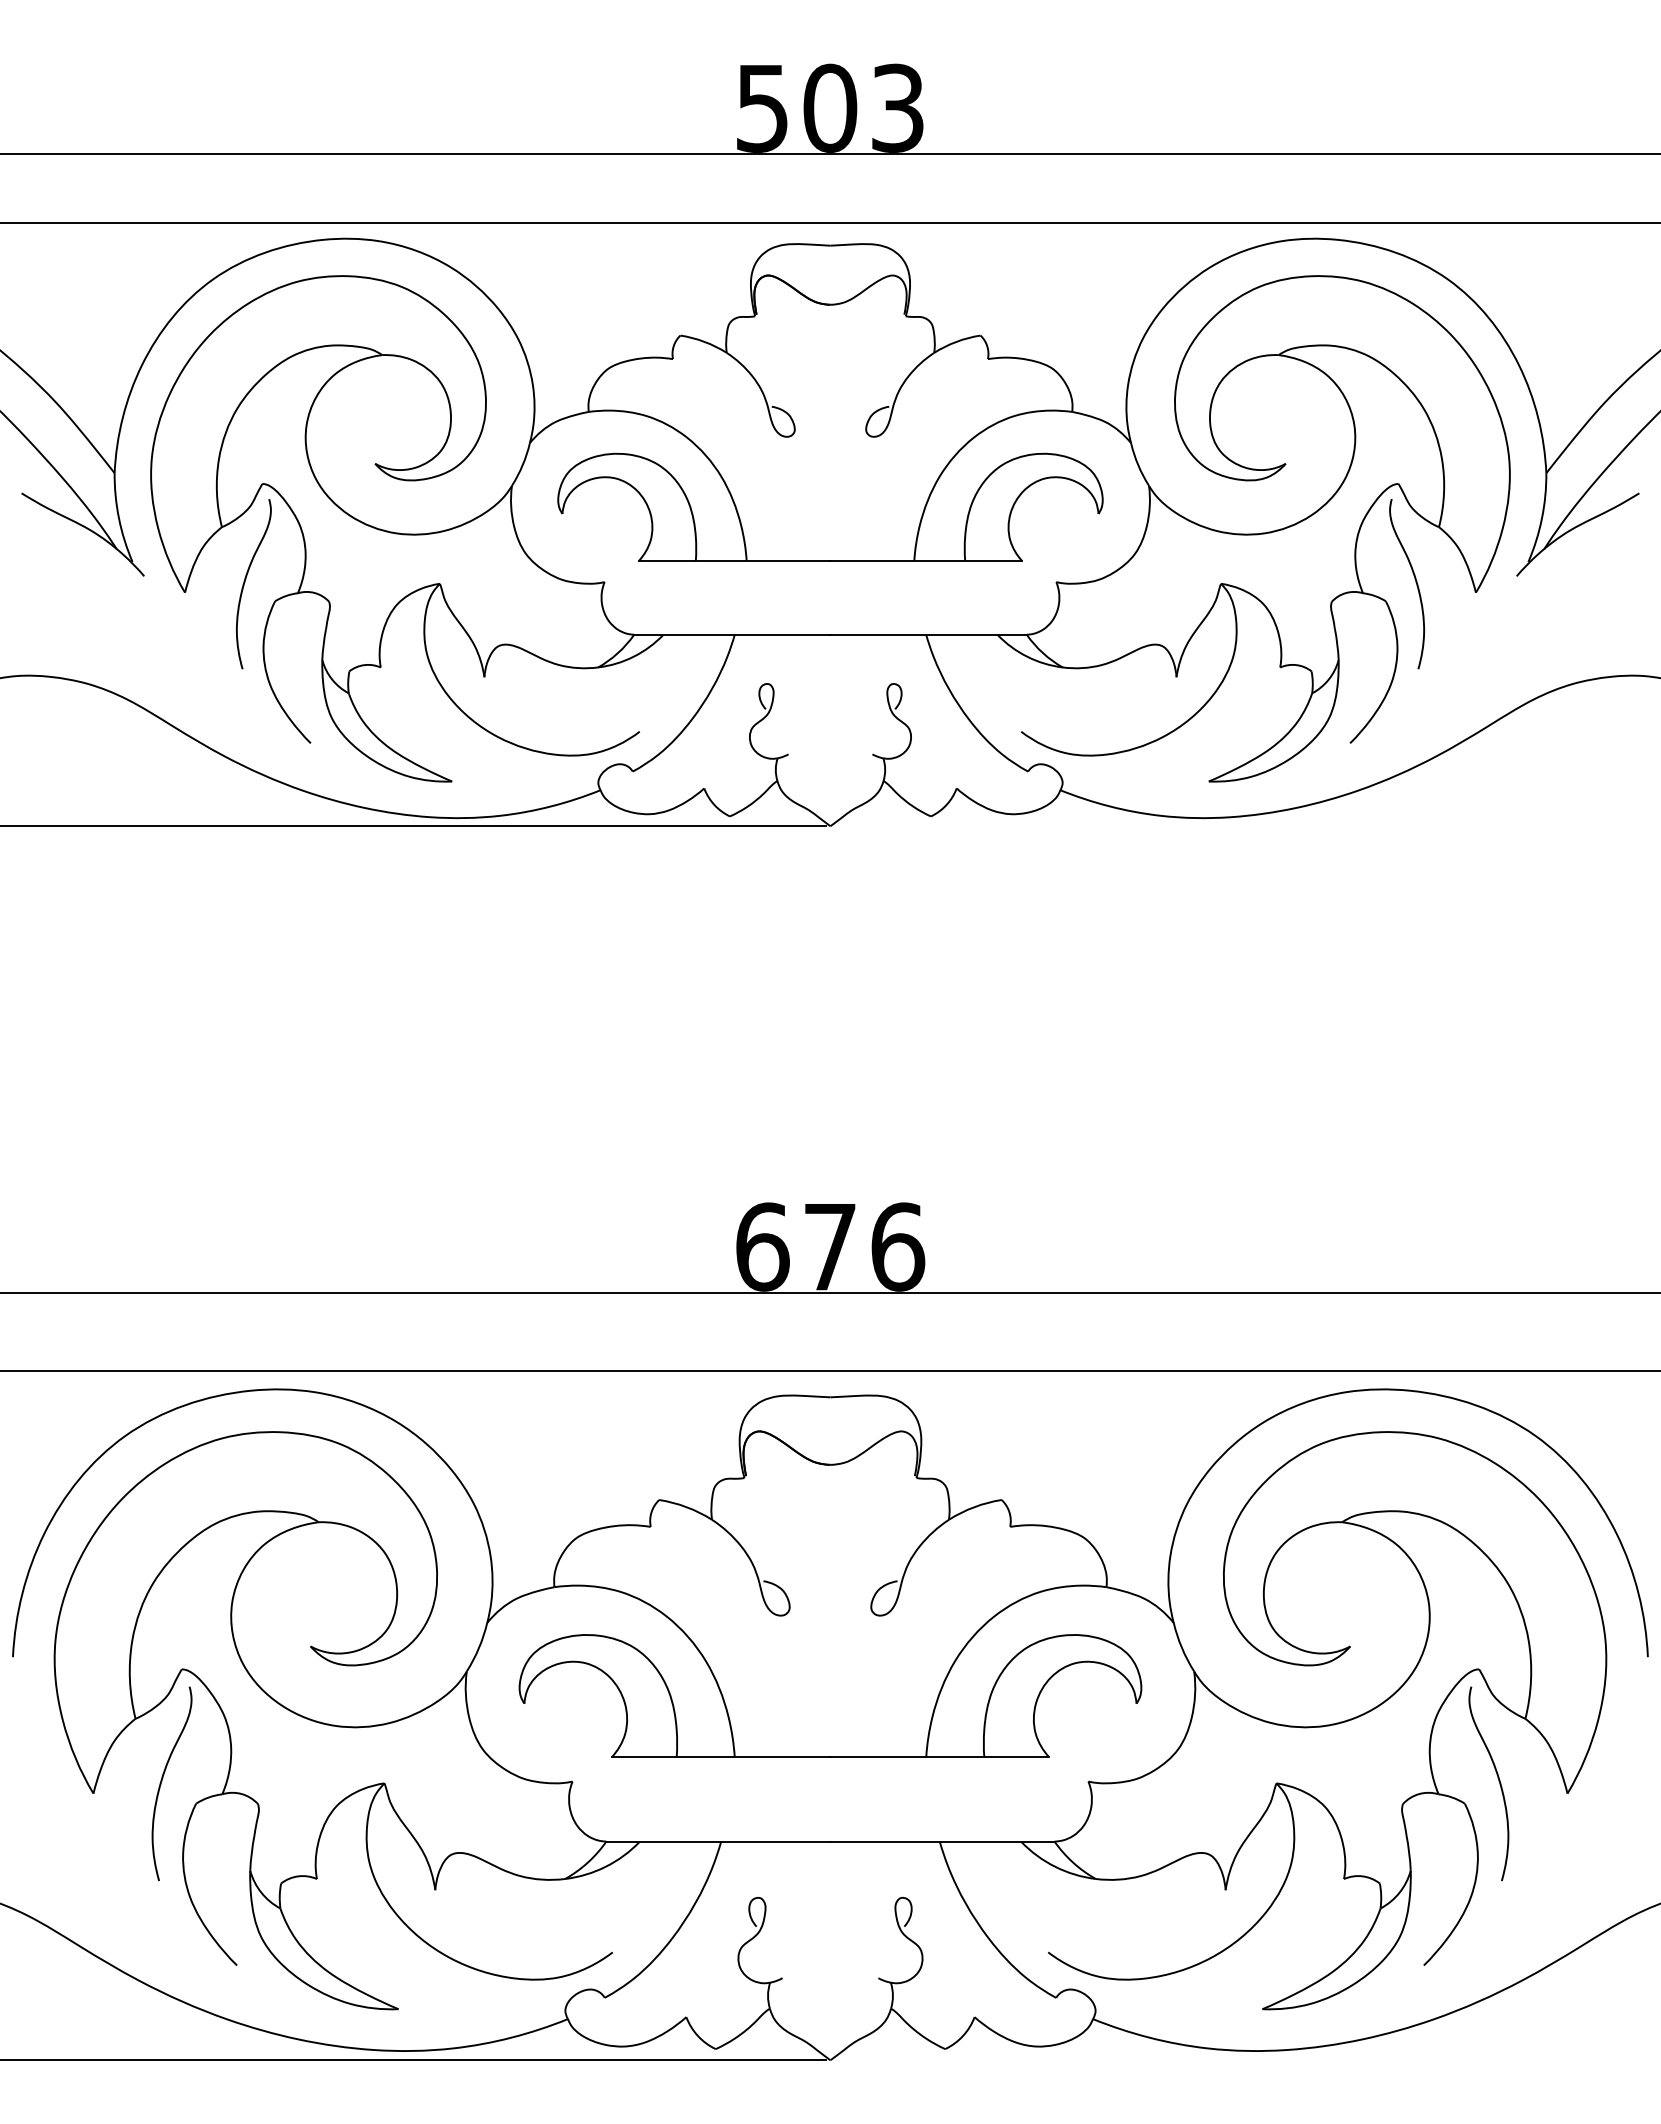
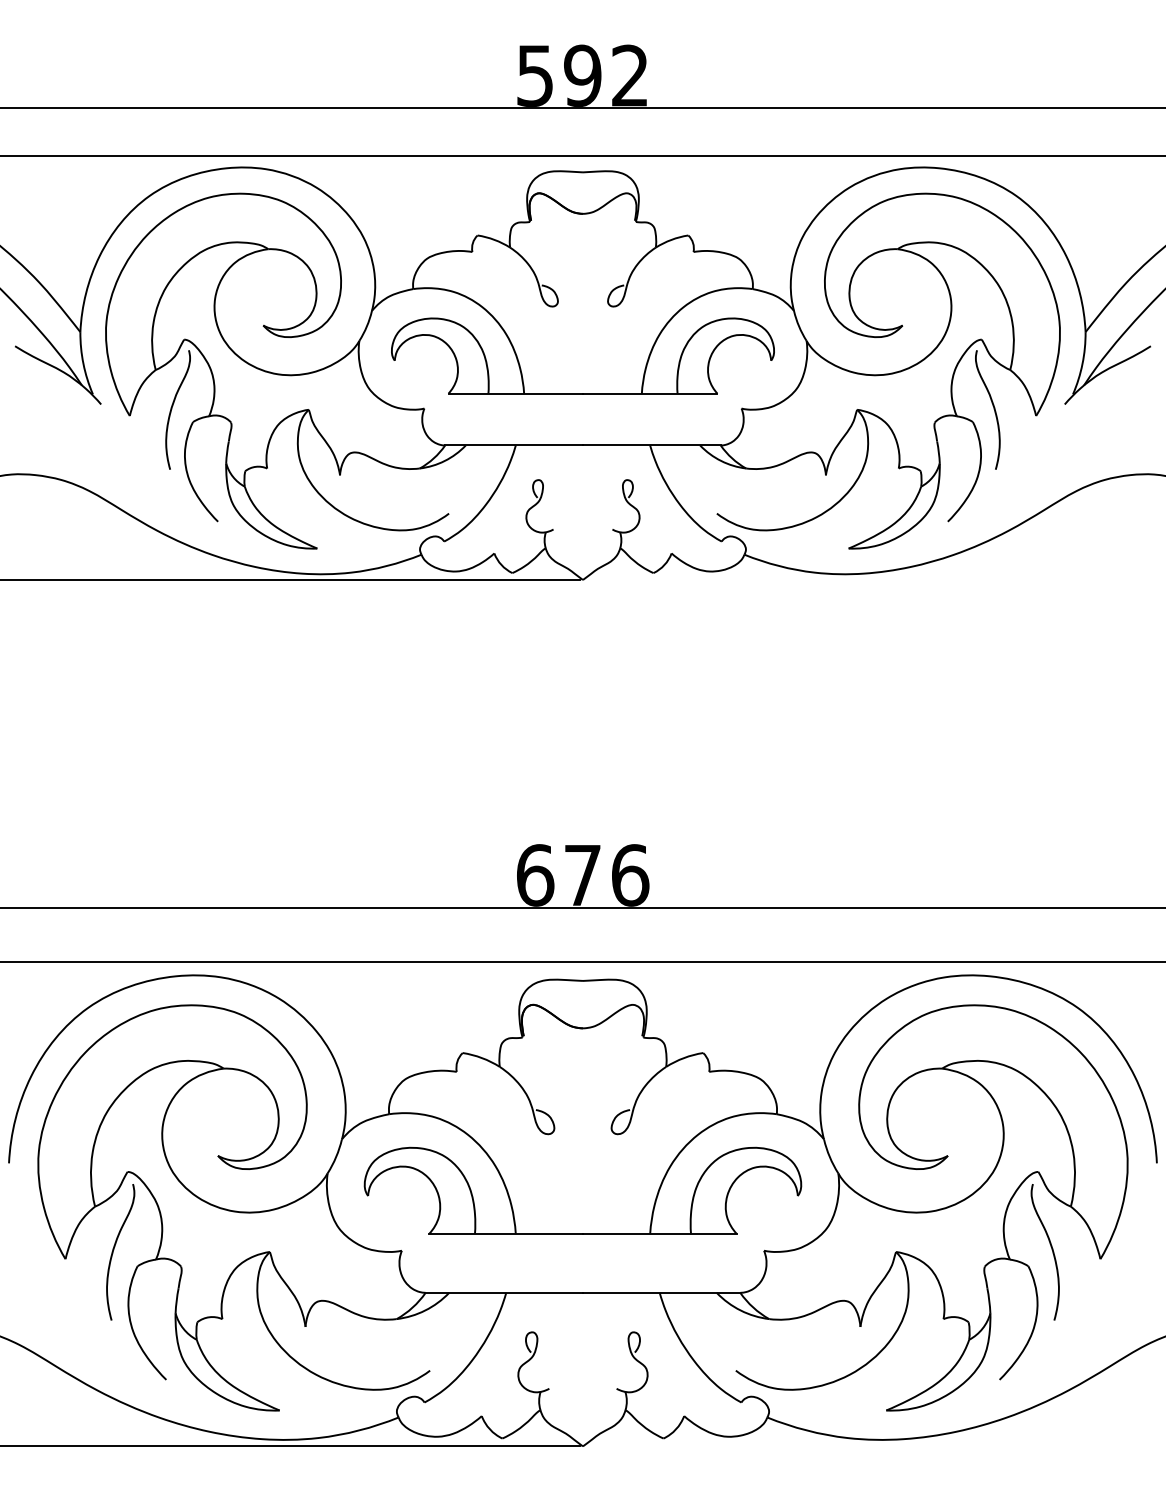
text: (863, 107) -> (606, 75), 503 -> 592

